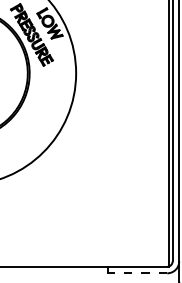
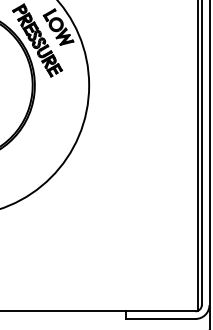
line: (137, 273) -> (160, 319), dashed -> solid

